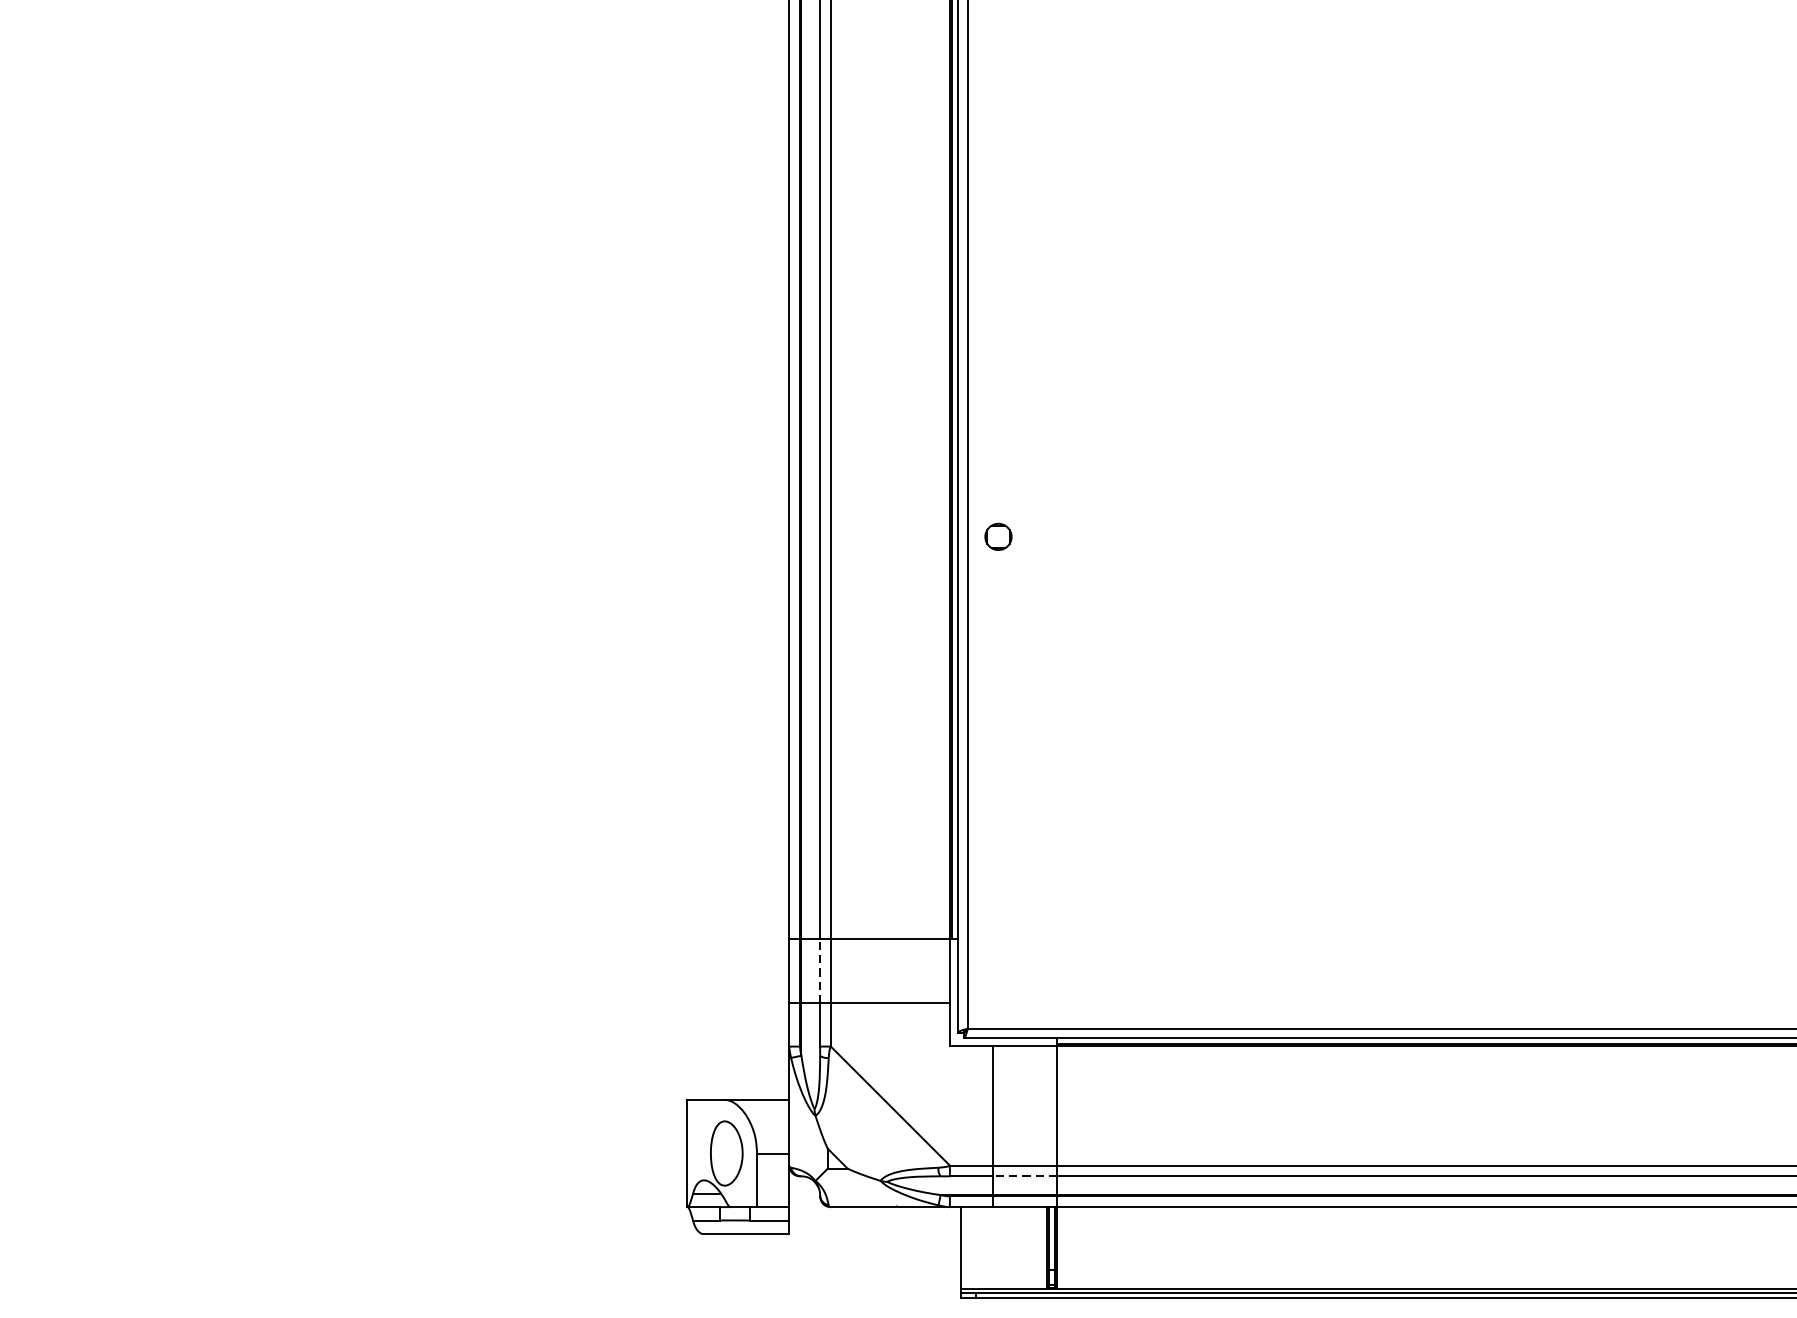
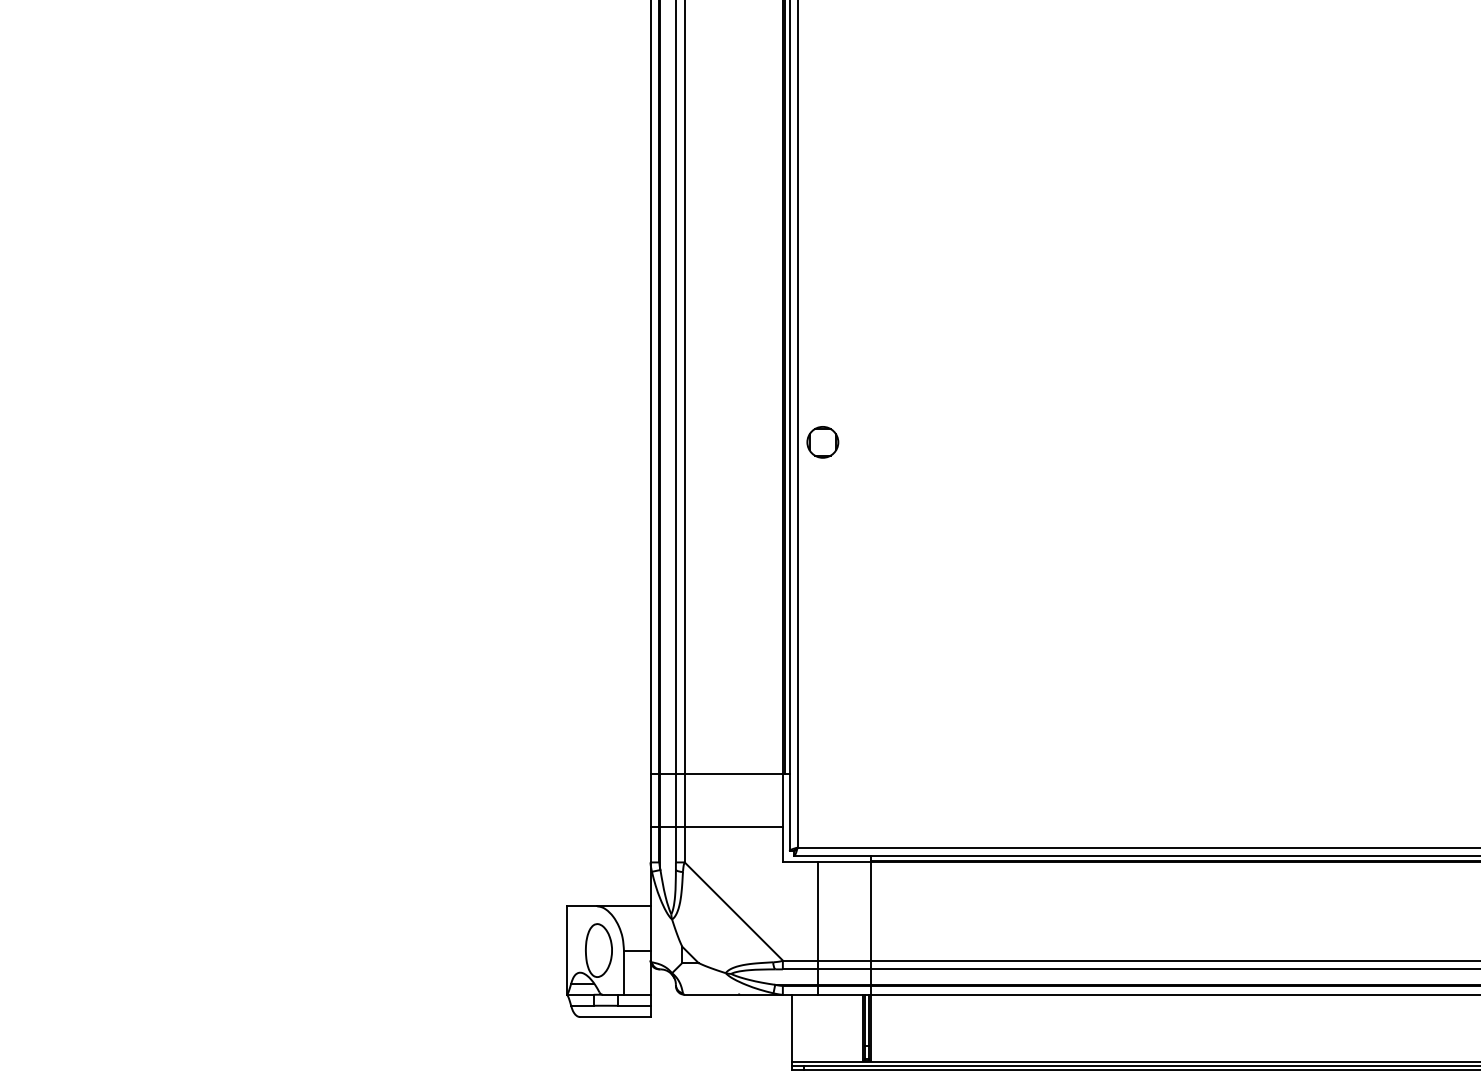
part: (997, 537) -> (822, 442), size x1.43
line: (819, 971) -> (675, 800), dashed -> solid
line: (1024, 1176) -> (844, 969), dashed -> solid

